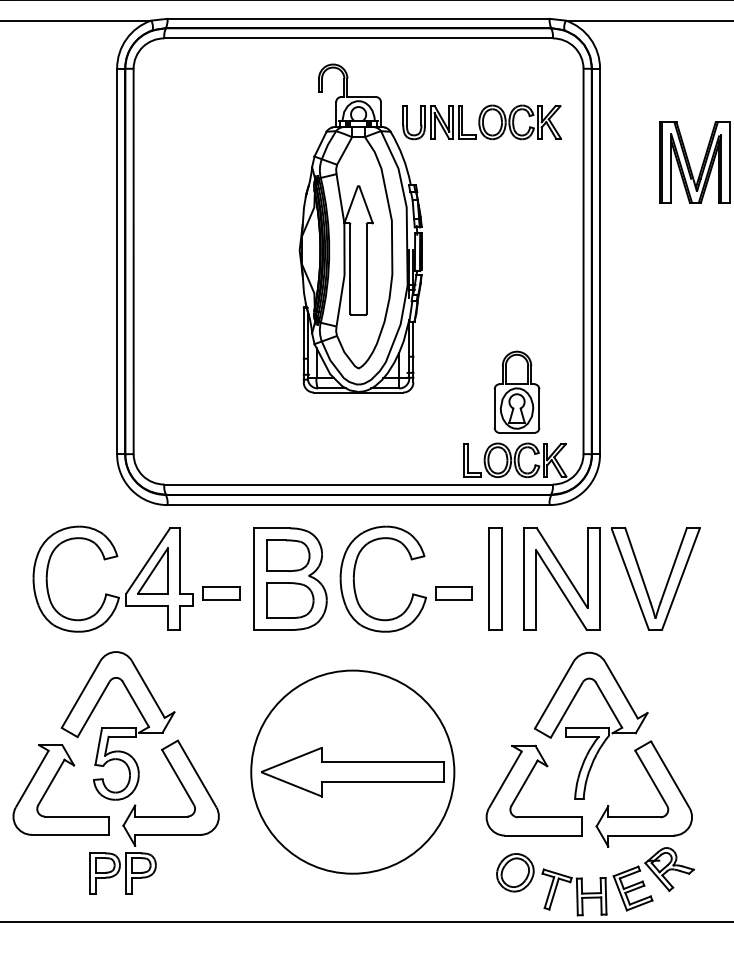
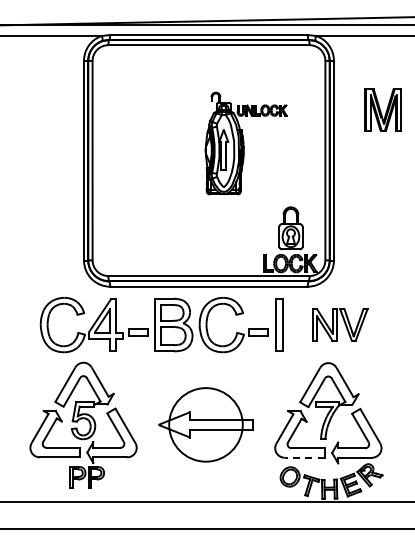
part: (429, 228) -> (245, 143), size x0.6
part: (612, 578) -> (340, 324), size x0.6
circle: (351, 771) -> (205, 424), size x0.7
line: (543, 835) -> (304, 457), solid -> dashed

